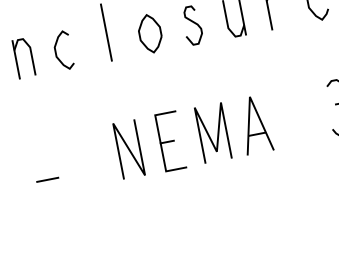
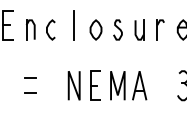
line: (41, 149) -> (30, 77), added

